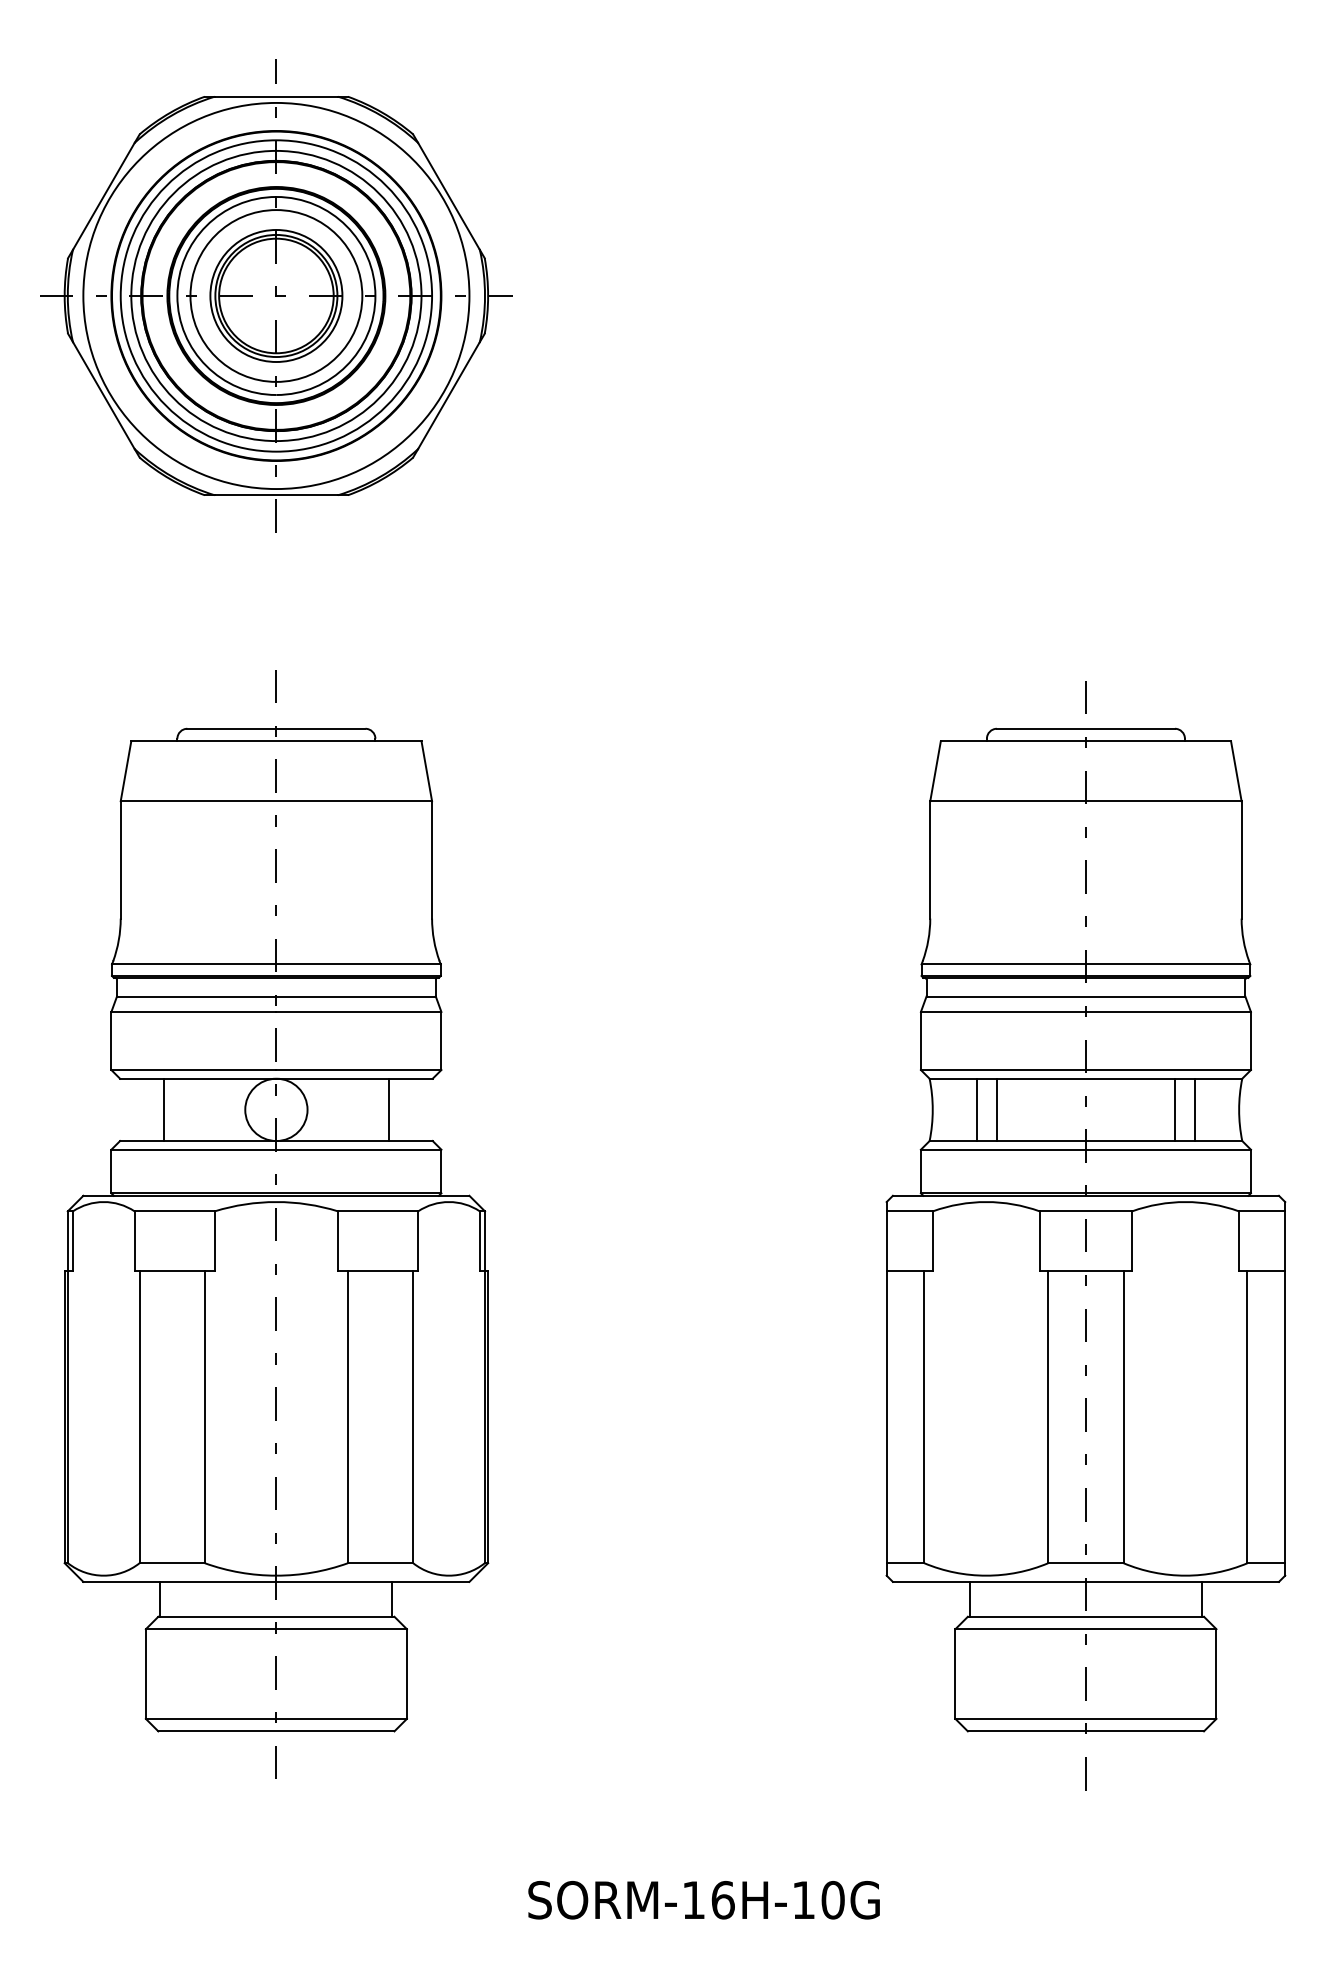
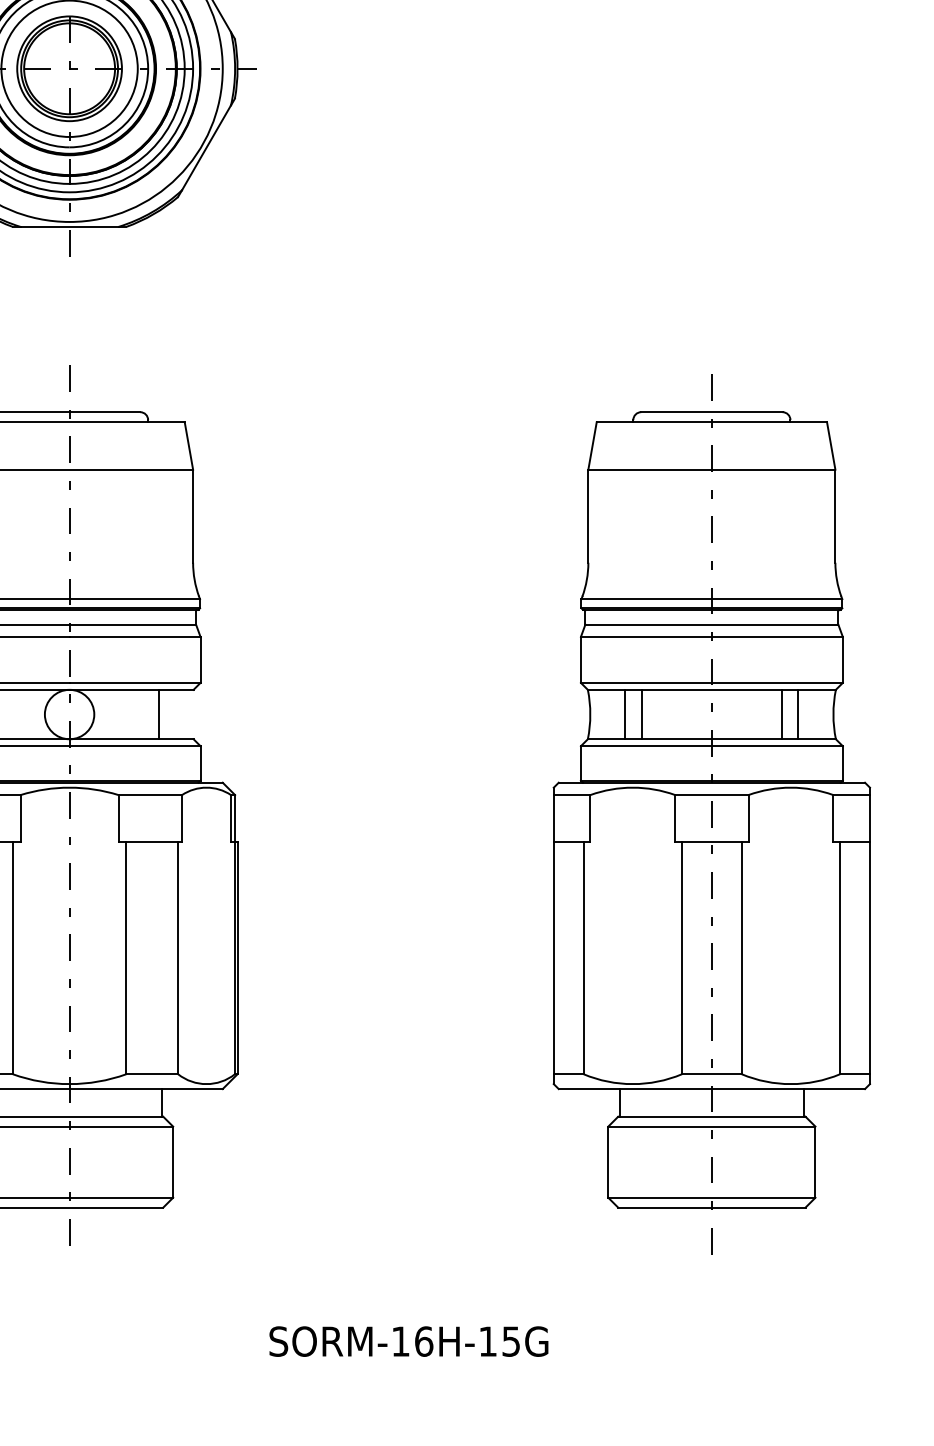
text: (832, 1899) -> (510, 1341), SORM-16H-10G -> SORM-16H-15G

